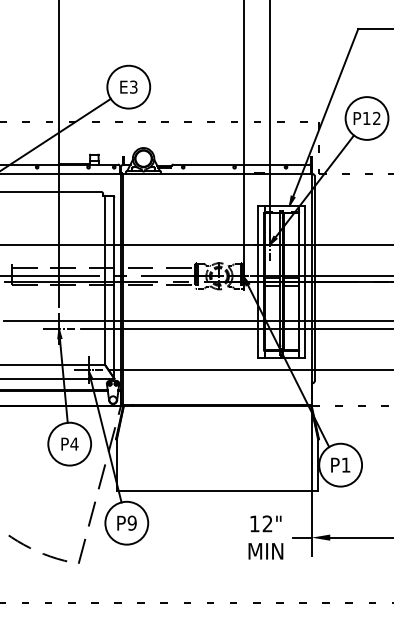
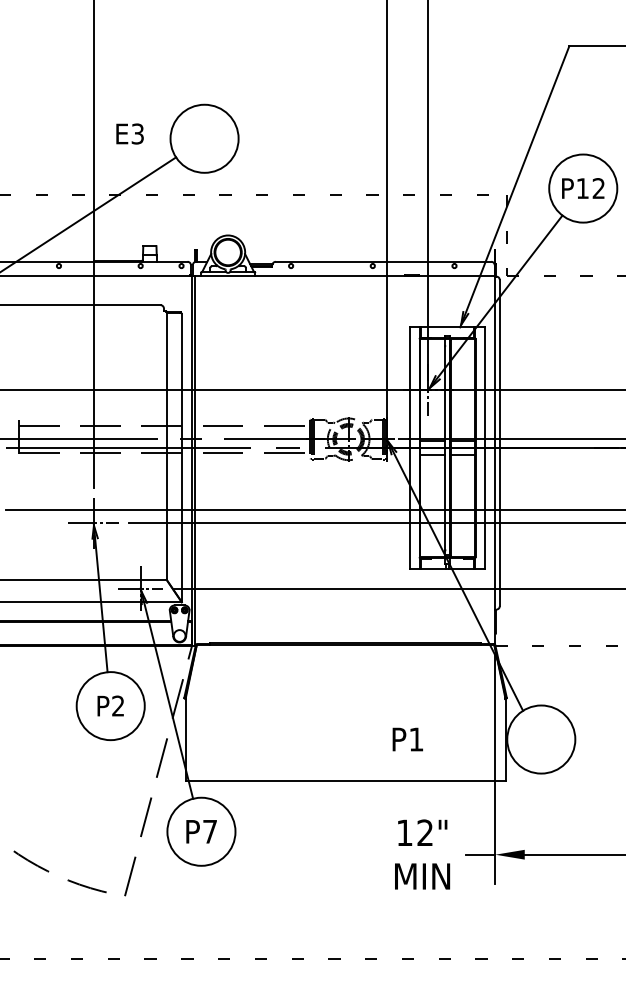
text: (128, 86) -> (129, 132), moved
text: (74, 443) -> (118, 705), P4 -> P2
text: (340, 464) -> (407, 738), moved
text: (131, 522) -> (208, 830), P9 -> P7

